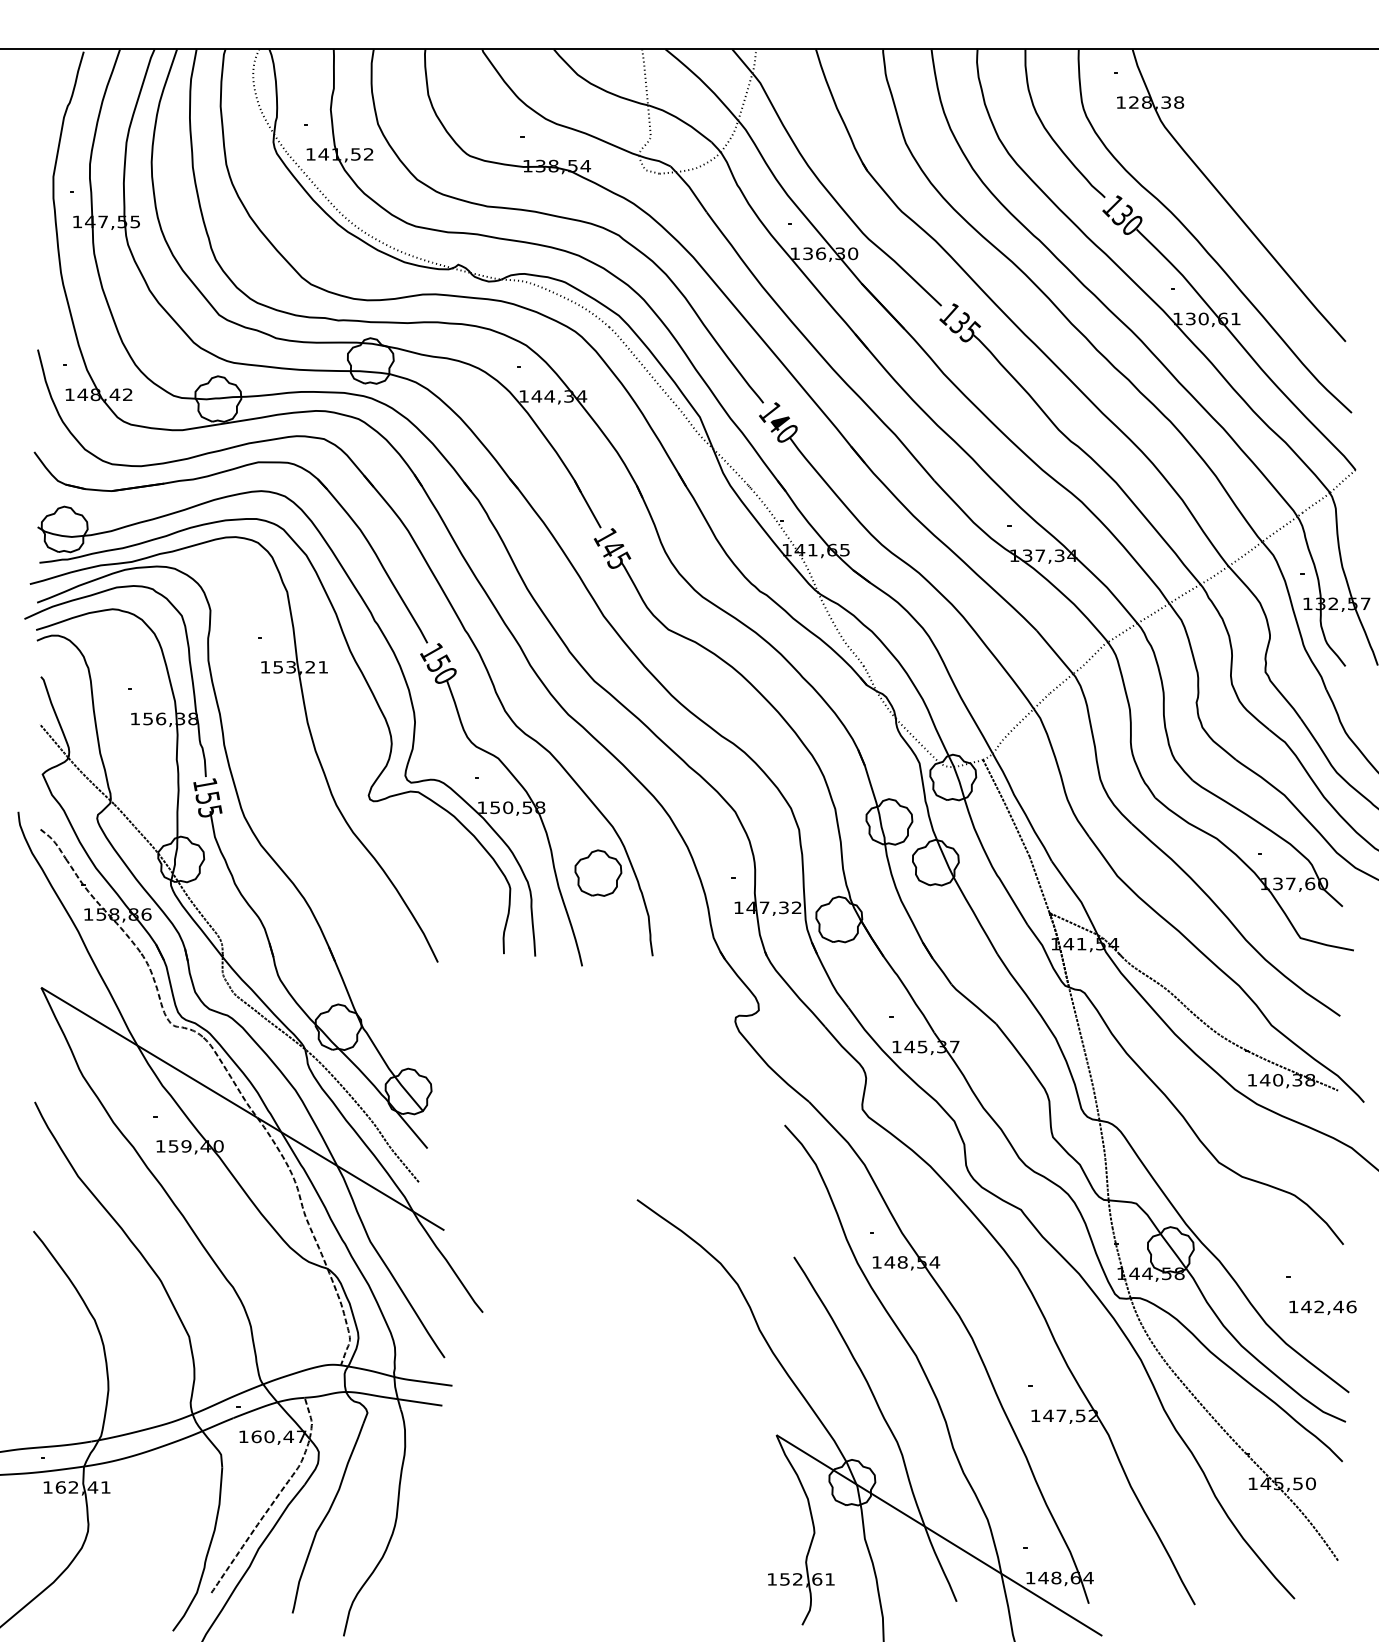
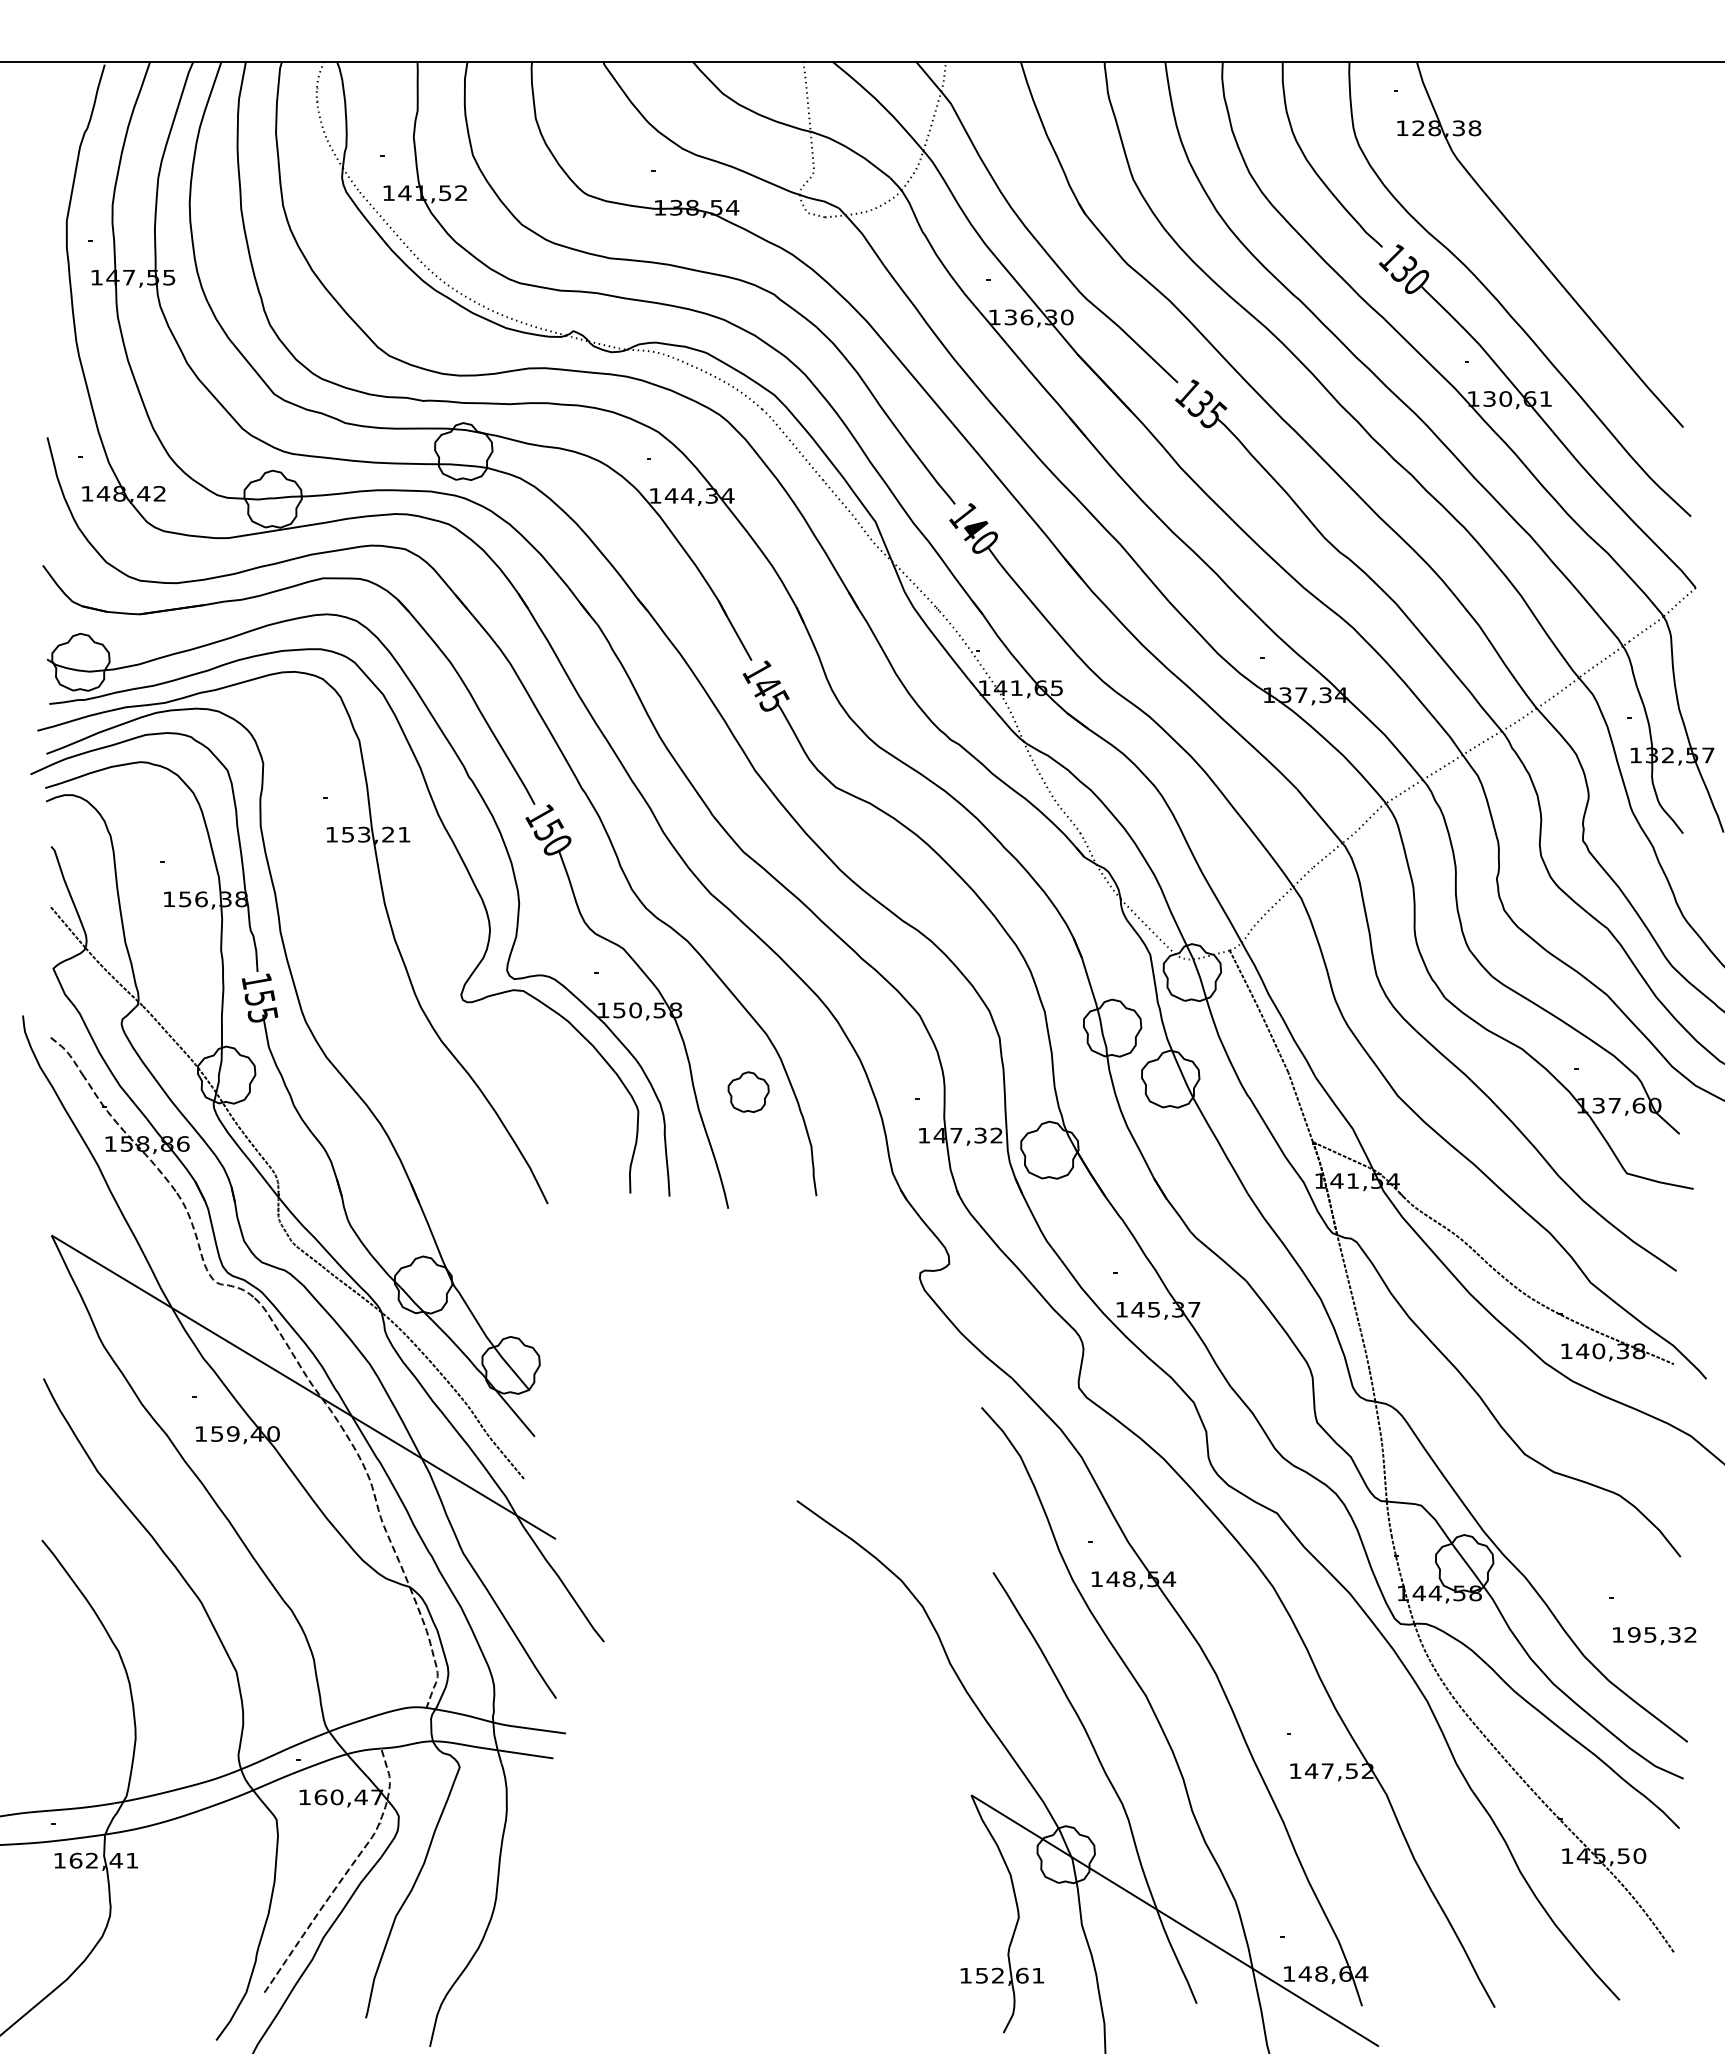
part: (598, 872) -> (748, 1091), size x0.7
text: (1329, 1306) -> (1662, 1634), 142,46 -> 195,32

